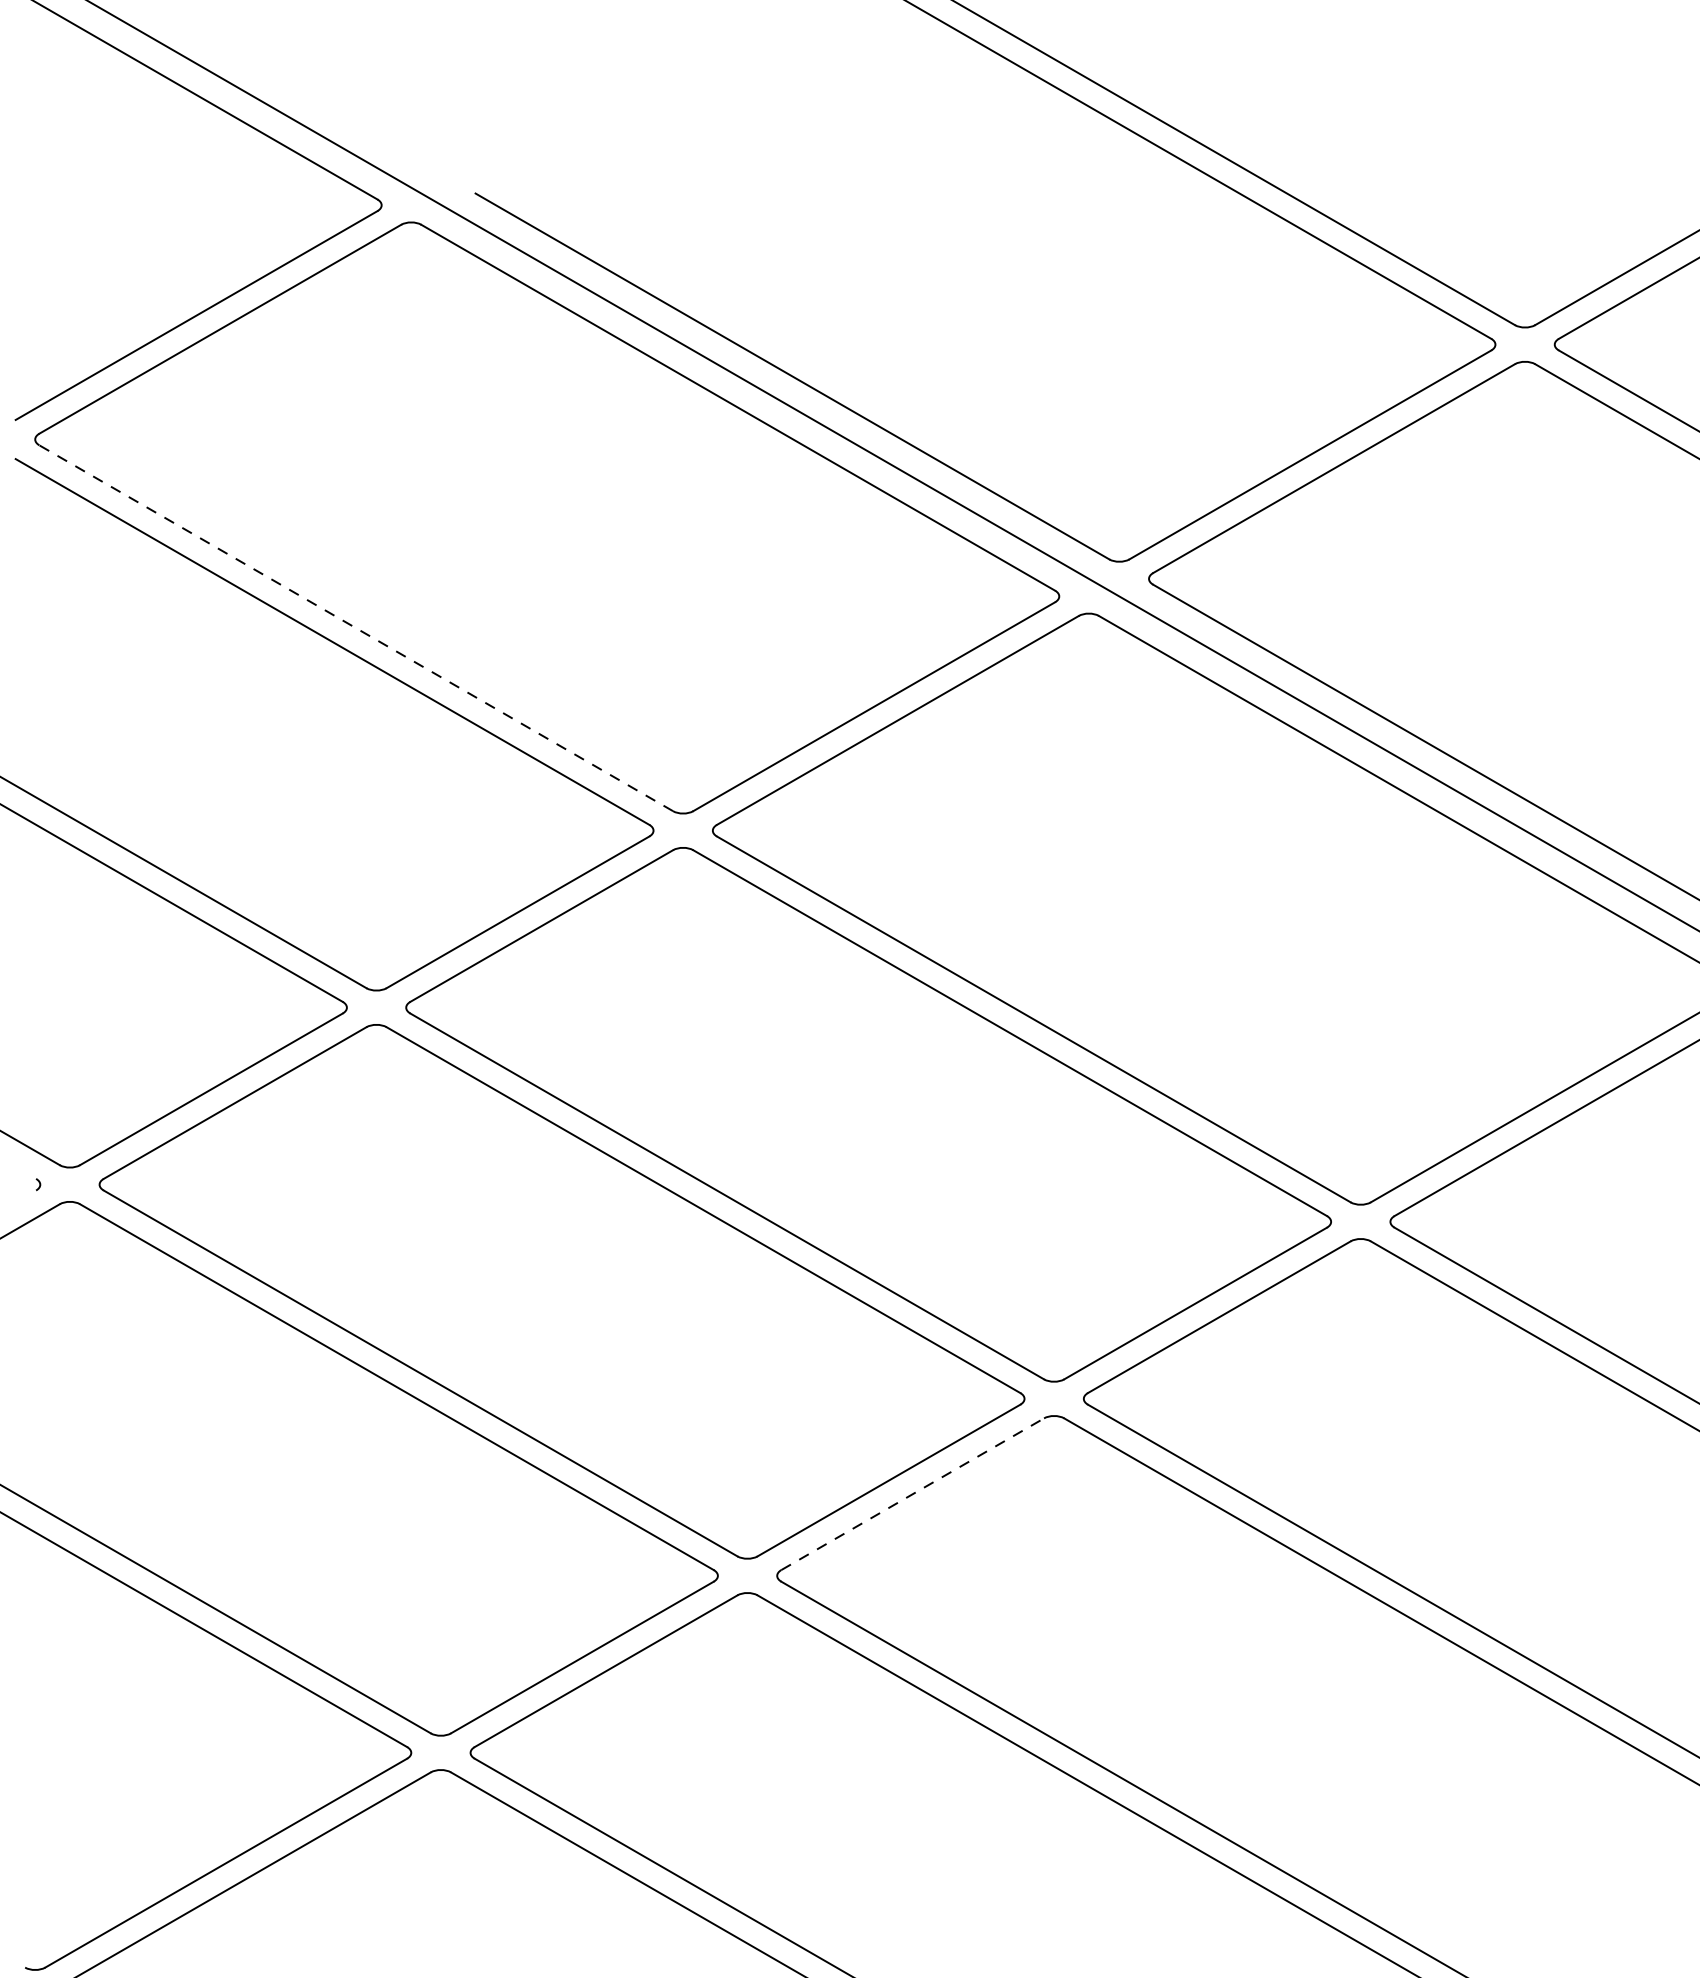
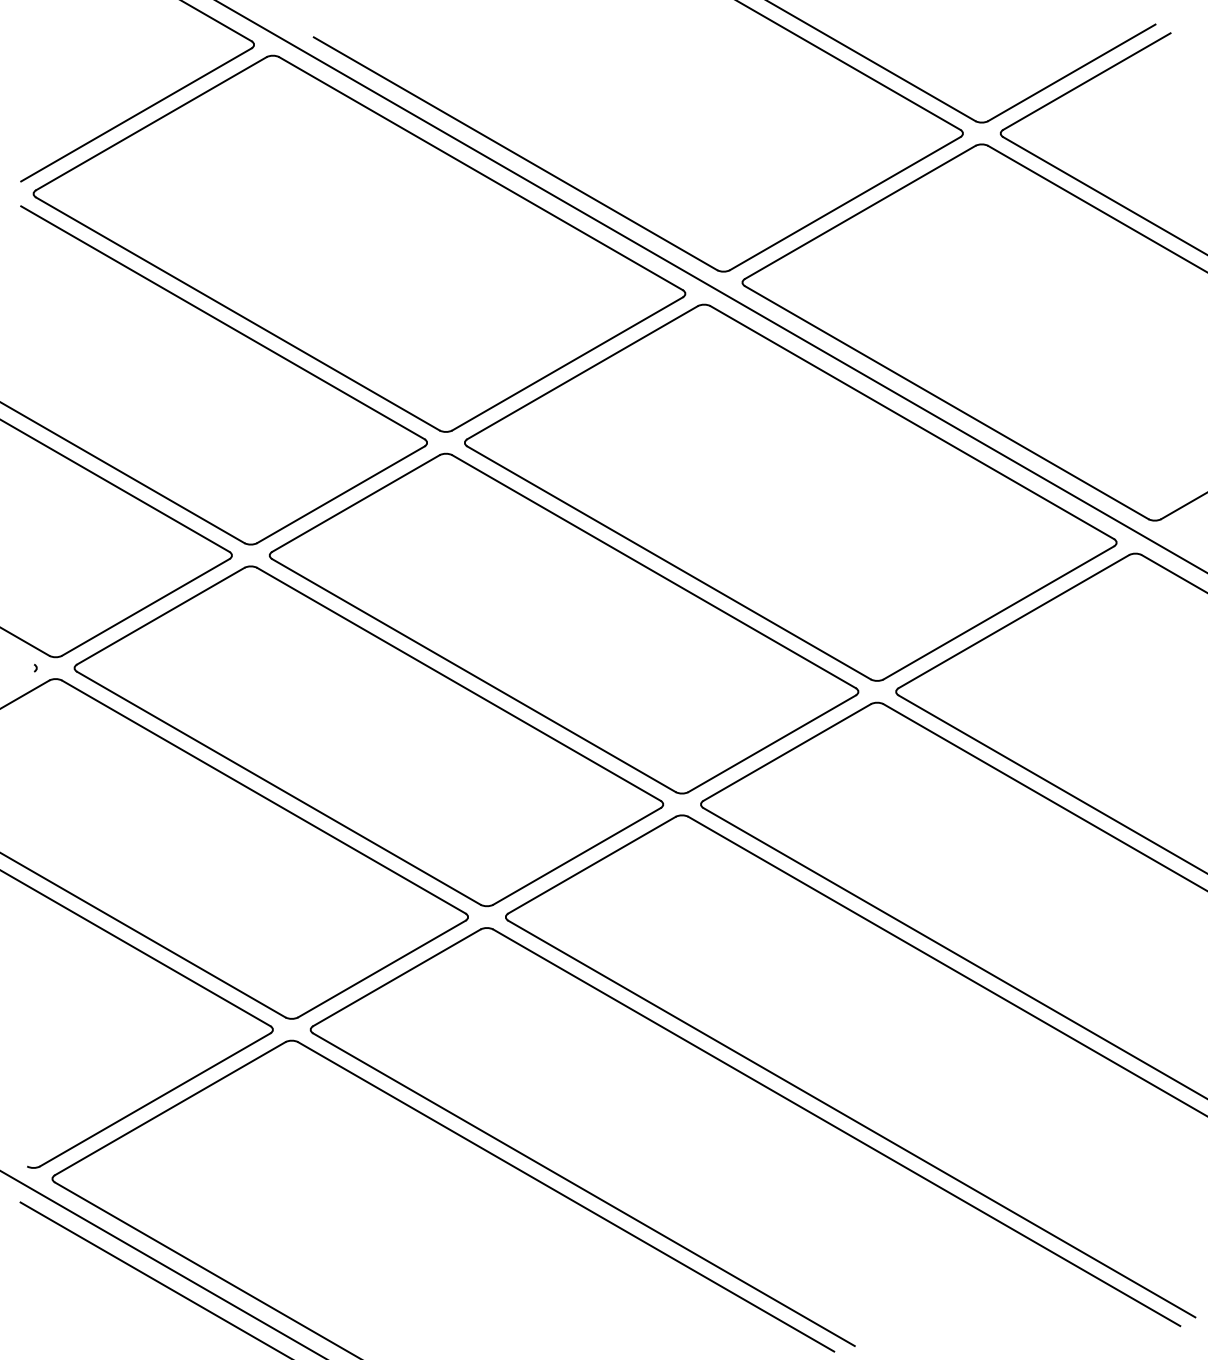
line: (355, 629) -> (237, 314), dashed -> solid
line: (913, 1494) -> (592, 865), dashed -> solid

